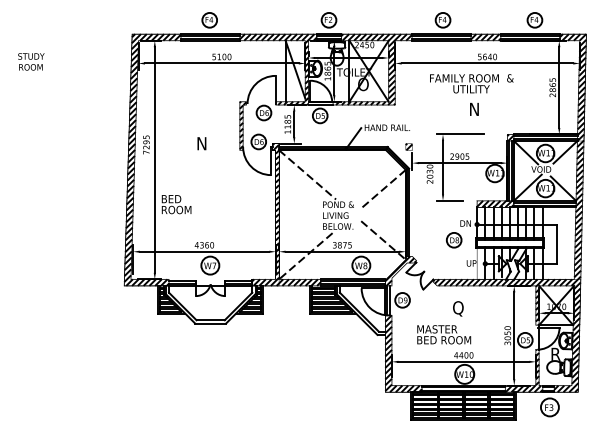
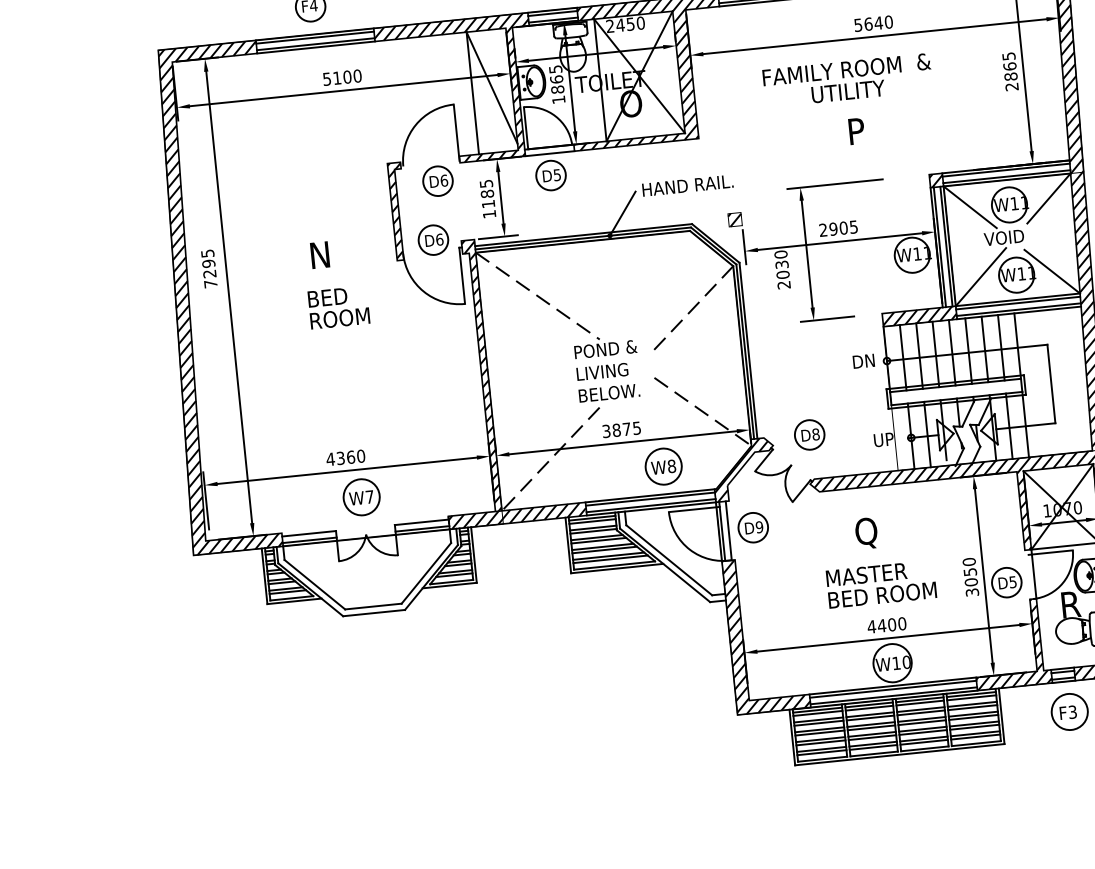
text: (474, 108) -> (858, 129), N -> P
text: (176, 204) -> (338, 307), moved
part: (454, 240) -> (810, 435), moved
text: (444, 334) -> (882, 583), moved

